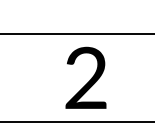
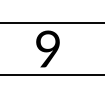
text: (85, 78) -> (47, 49), 2 -> 9

